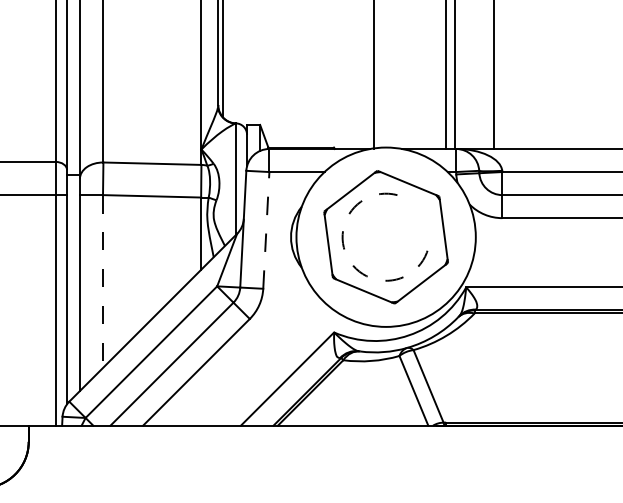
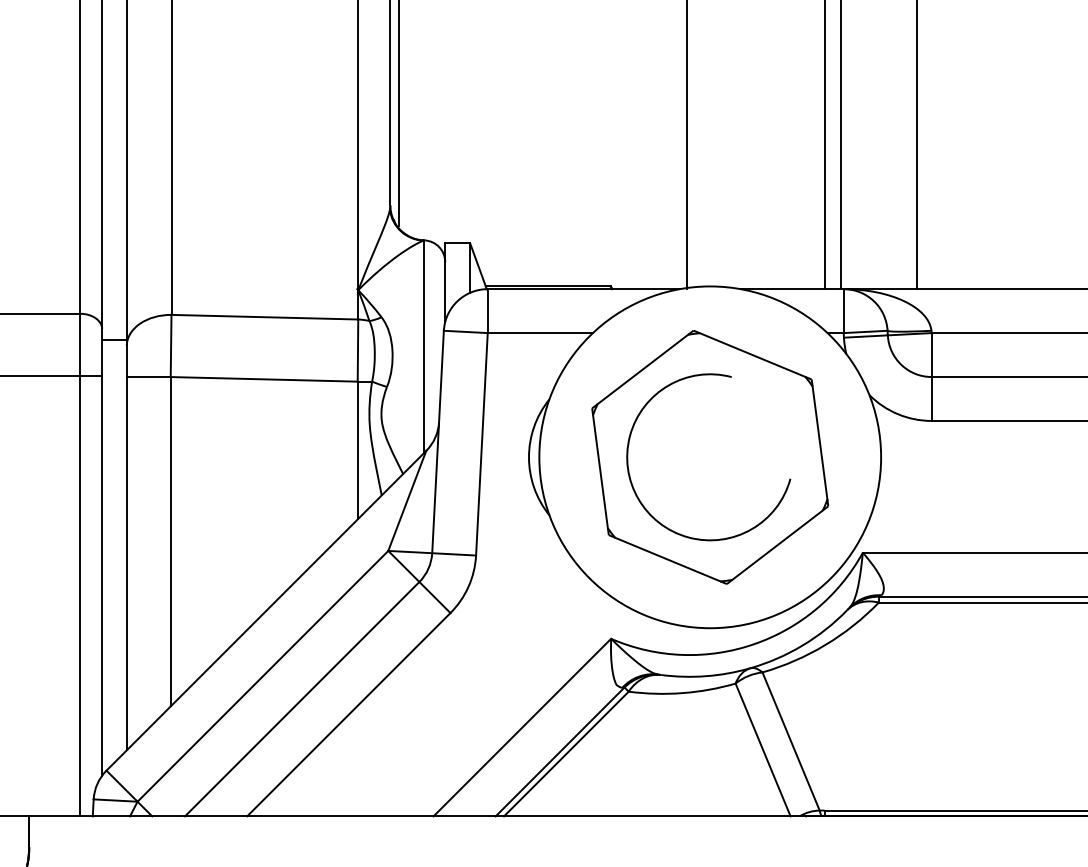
line: (266, 229) -> (482, 442), dashed -> solid
arc: (348, 259) -> (638, 499), dashed -> solid
line: (103, 282) -> (171, 543), dashed -> solid

